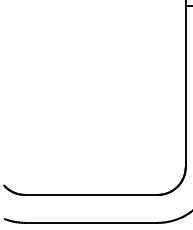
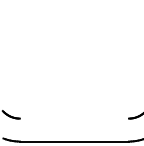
line: (91, 194) -> (74, 118), removed

